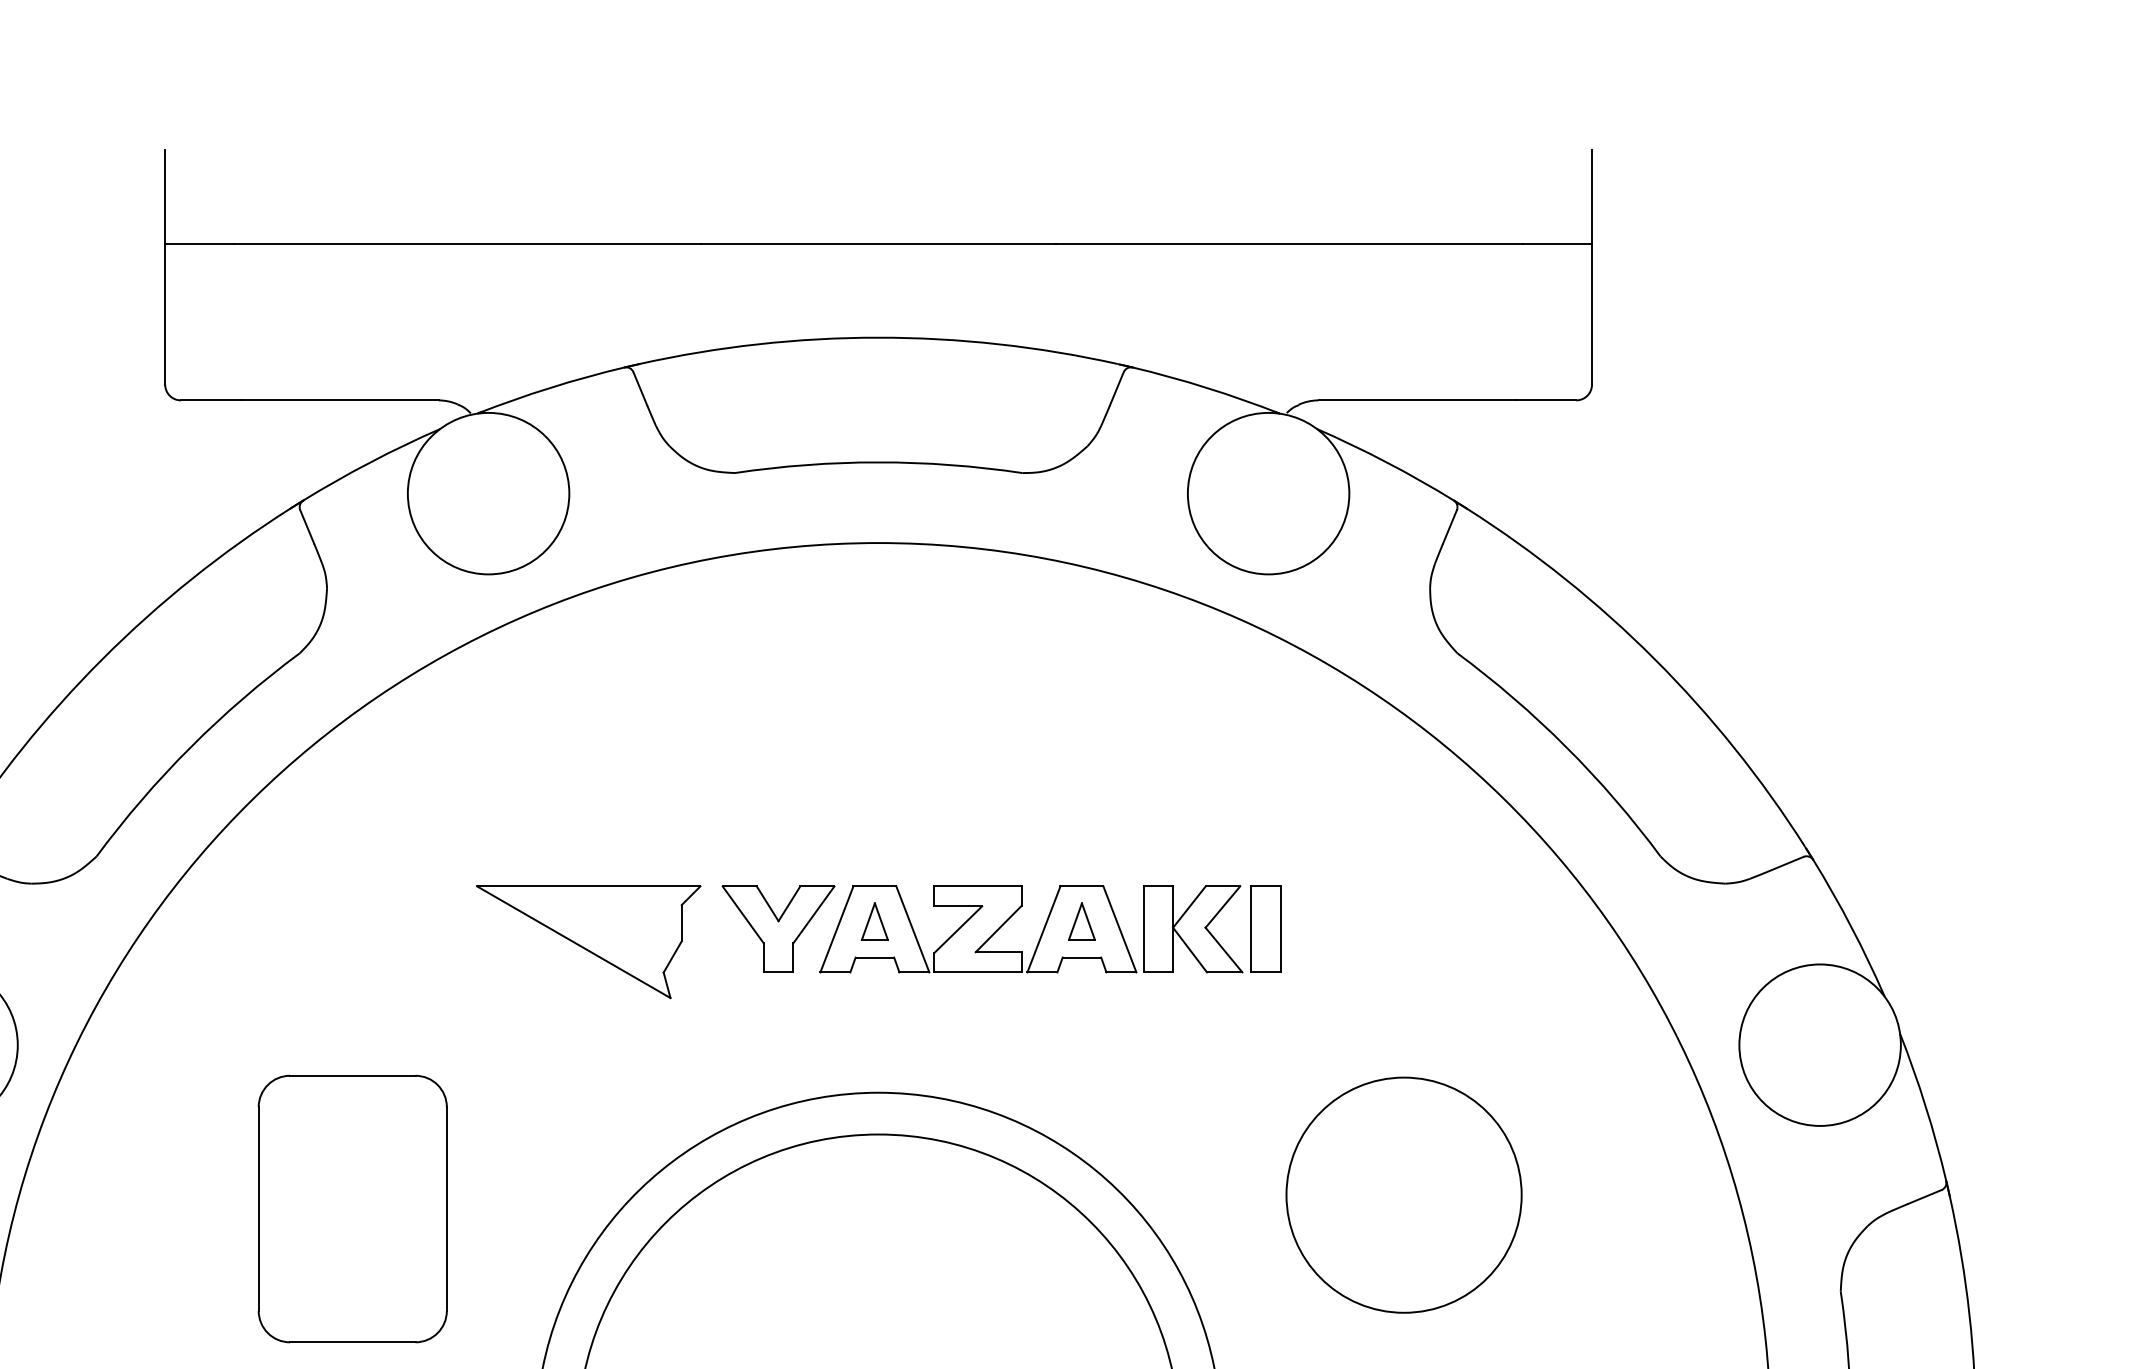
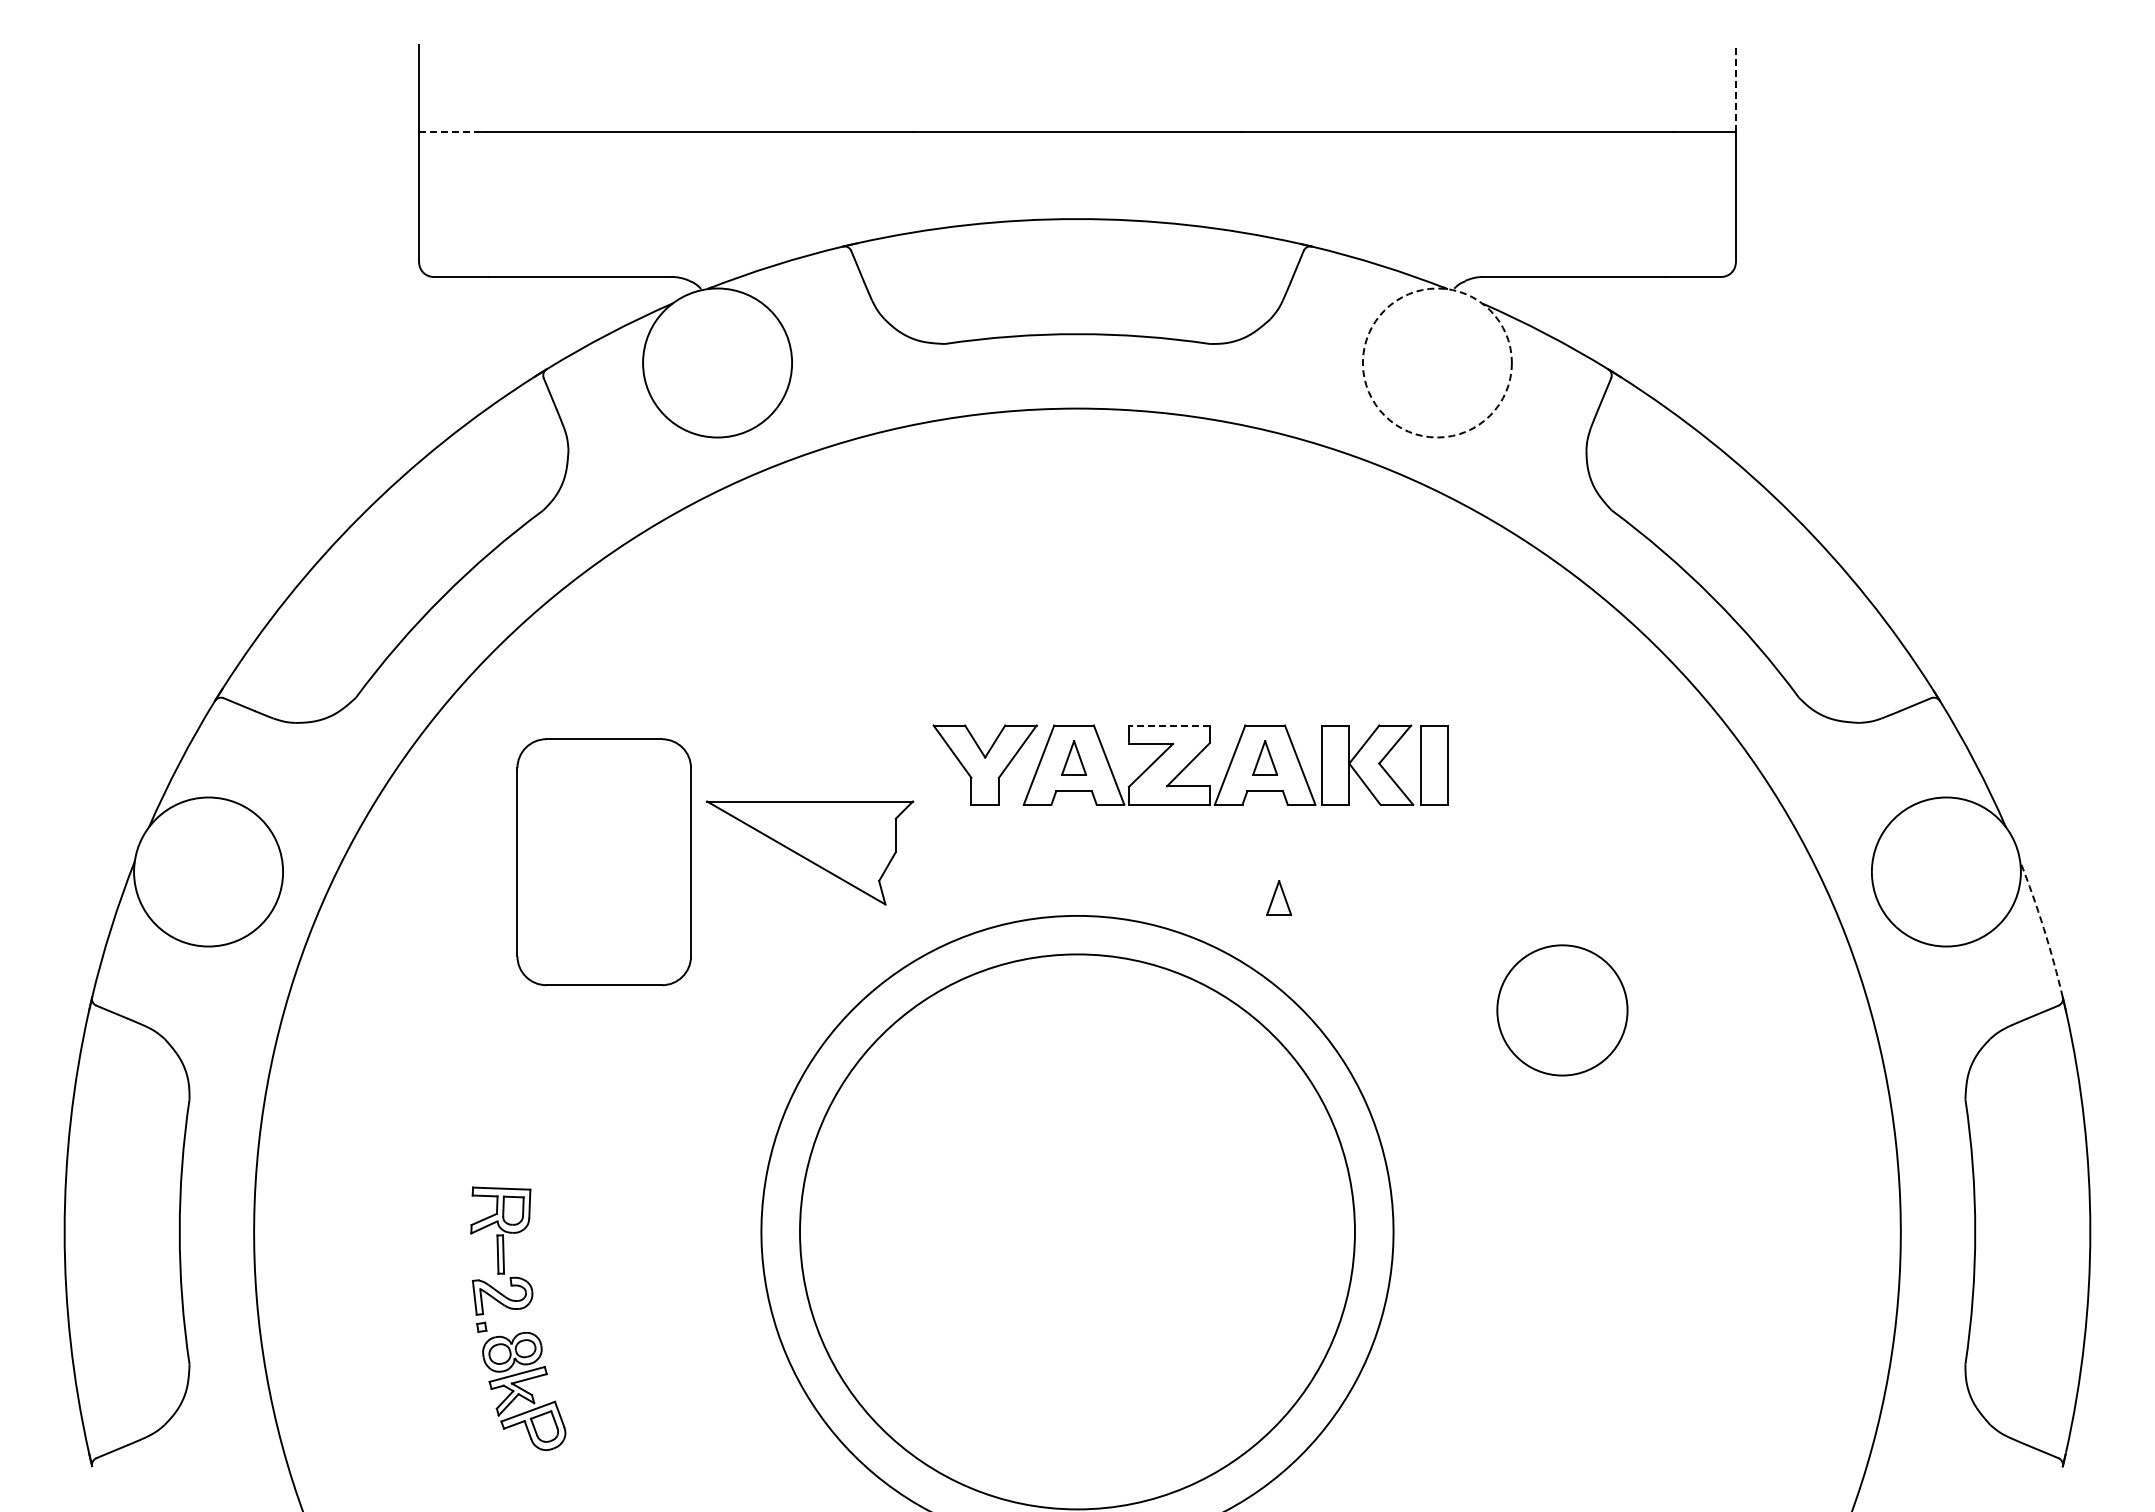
line: (1591, 196) -> (1735, 88), solid -> dashed
line: (199, 243) -> (450, 132), solid -> dashed
circle: (1267, 493) -> (1436, 362), solid -> dashed
line: (977, 886) -> (1168, 725), solid -> dashed
part: (589, 941) -> (810, 852), moved
part: (1097, 1072) -> (1279, 897), added
arc: (1925, 1106) -> (2043, 928), solid -> dashed
circle: (1403, 1194) -> (1561, 1009), size x0.6
part: (351, 1209) -> (603, 862), moved

